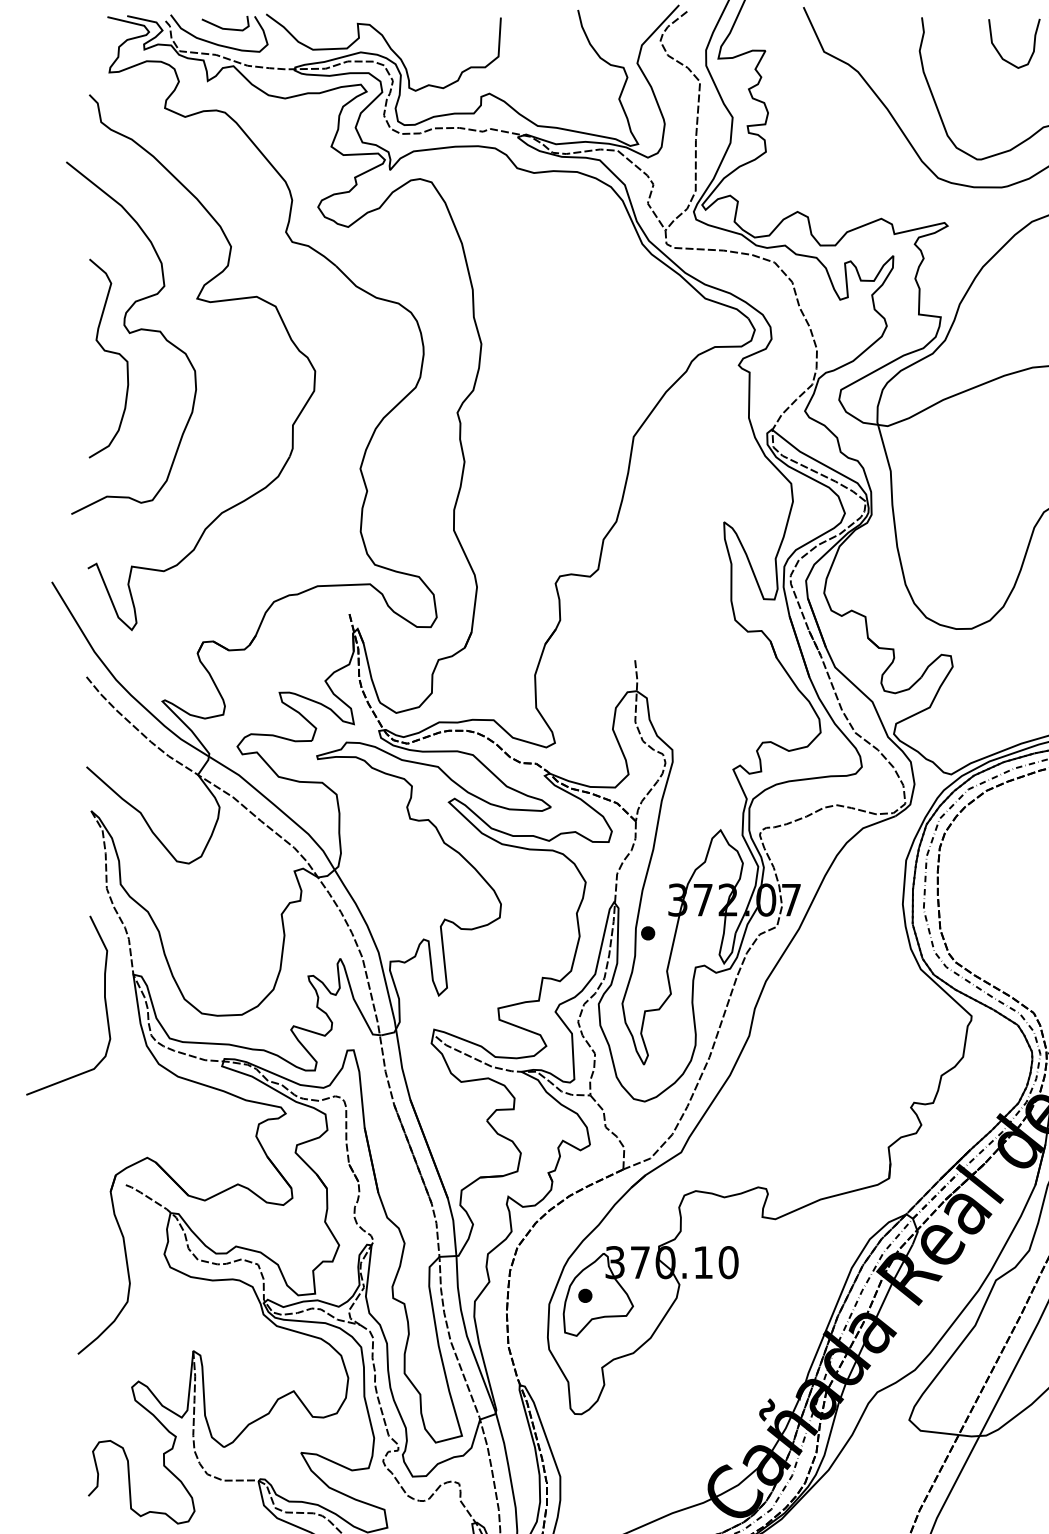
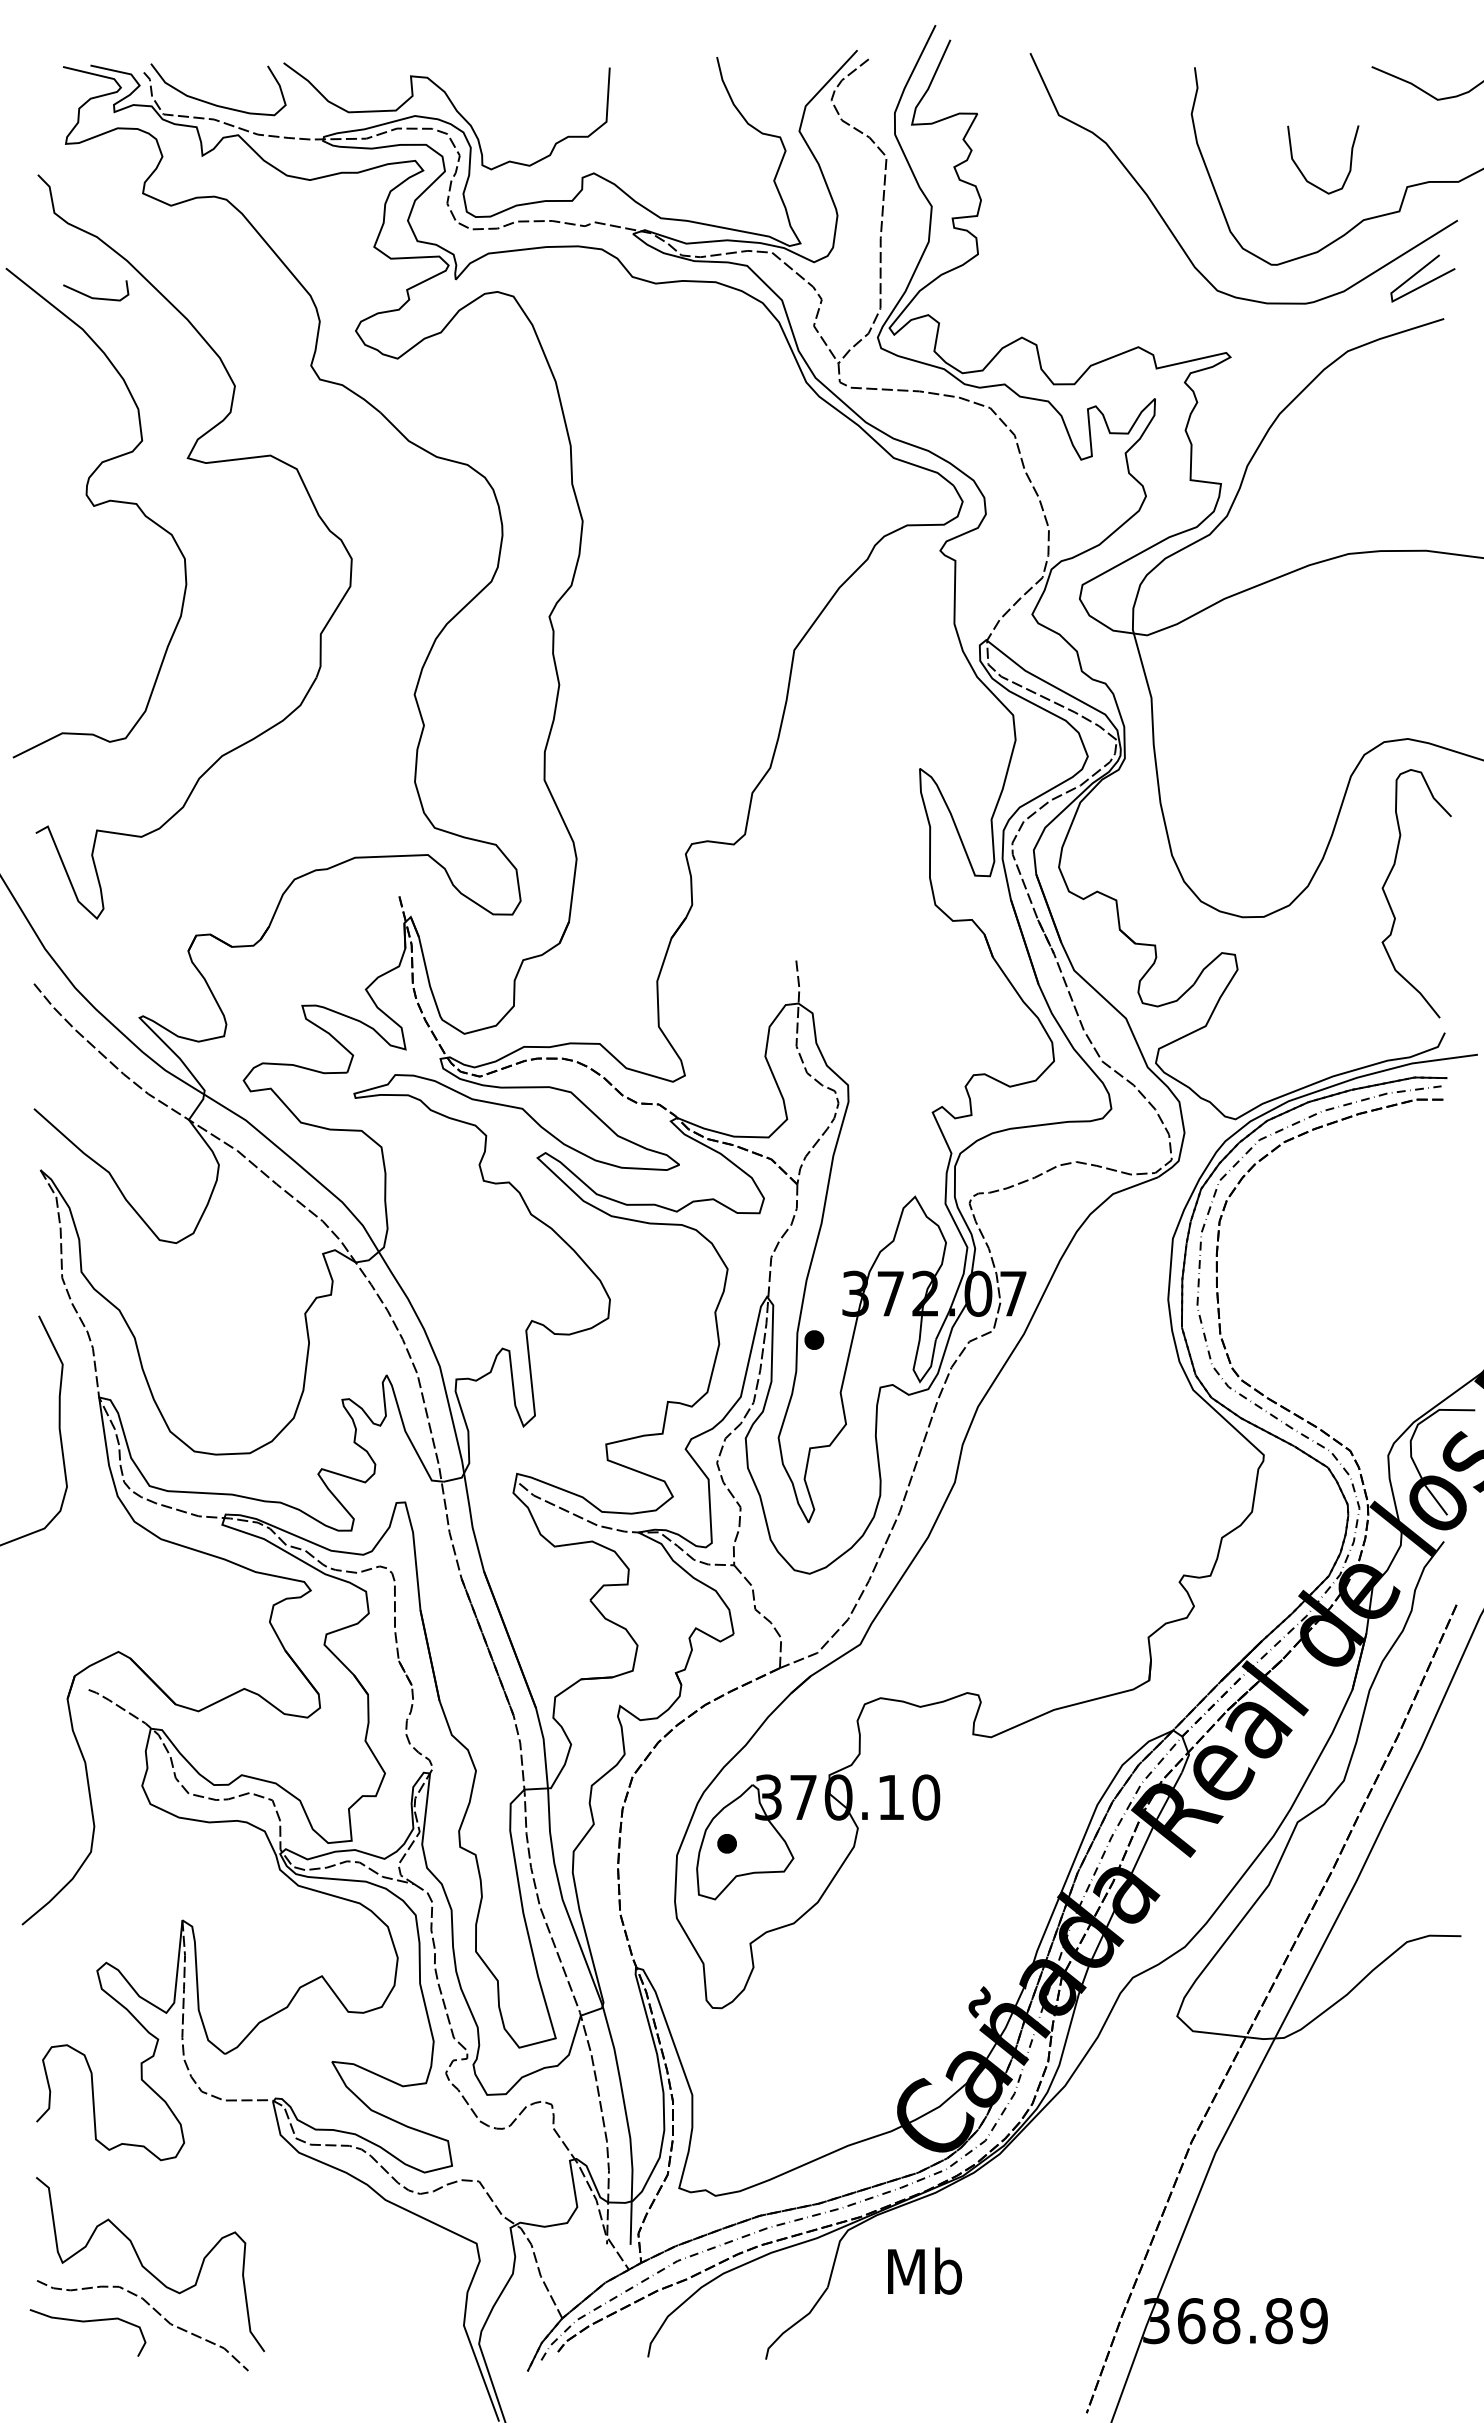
line: (225, 28) -> (96, 297), moved
curve: (999, 52) -> (1302, 172), moved
curve: (110, 352) -> (67, 533), removed

